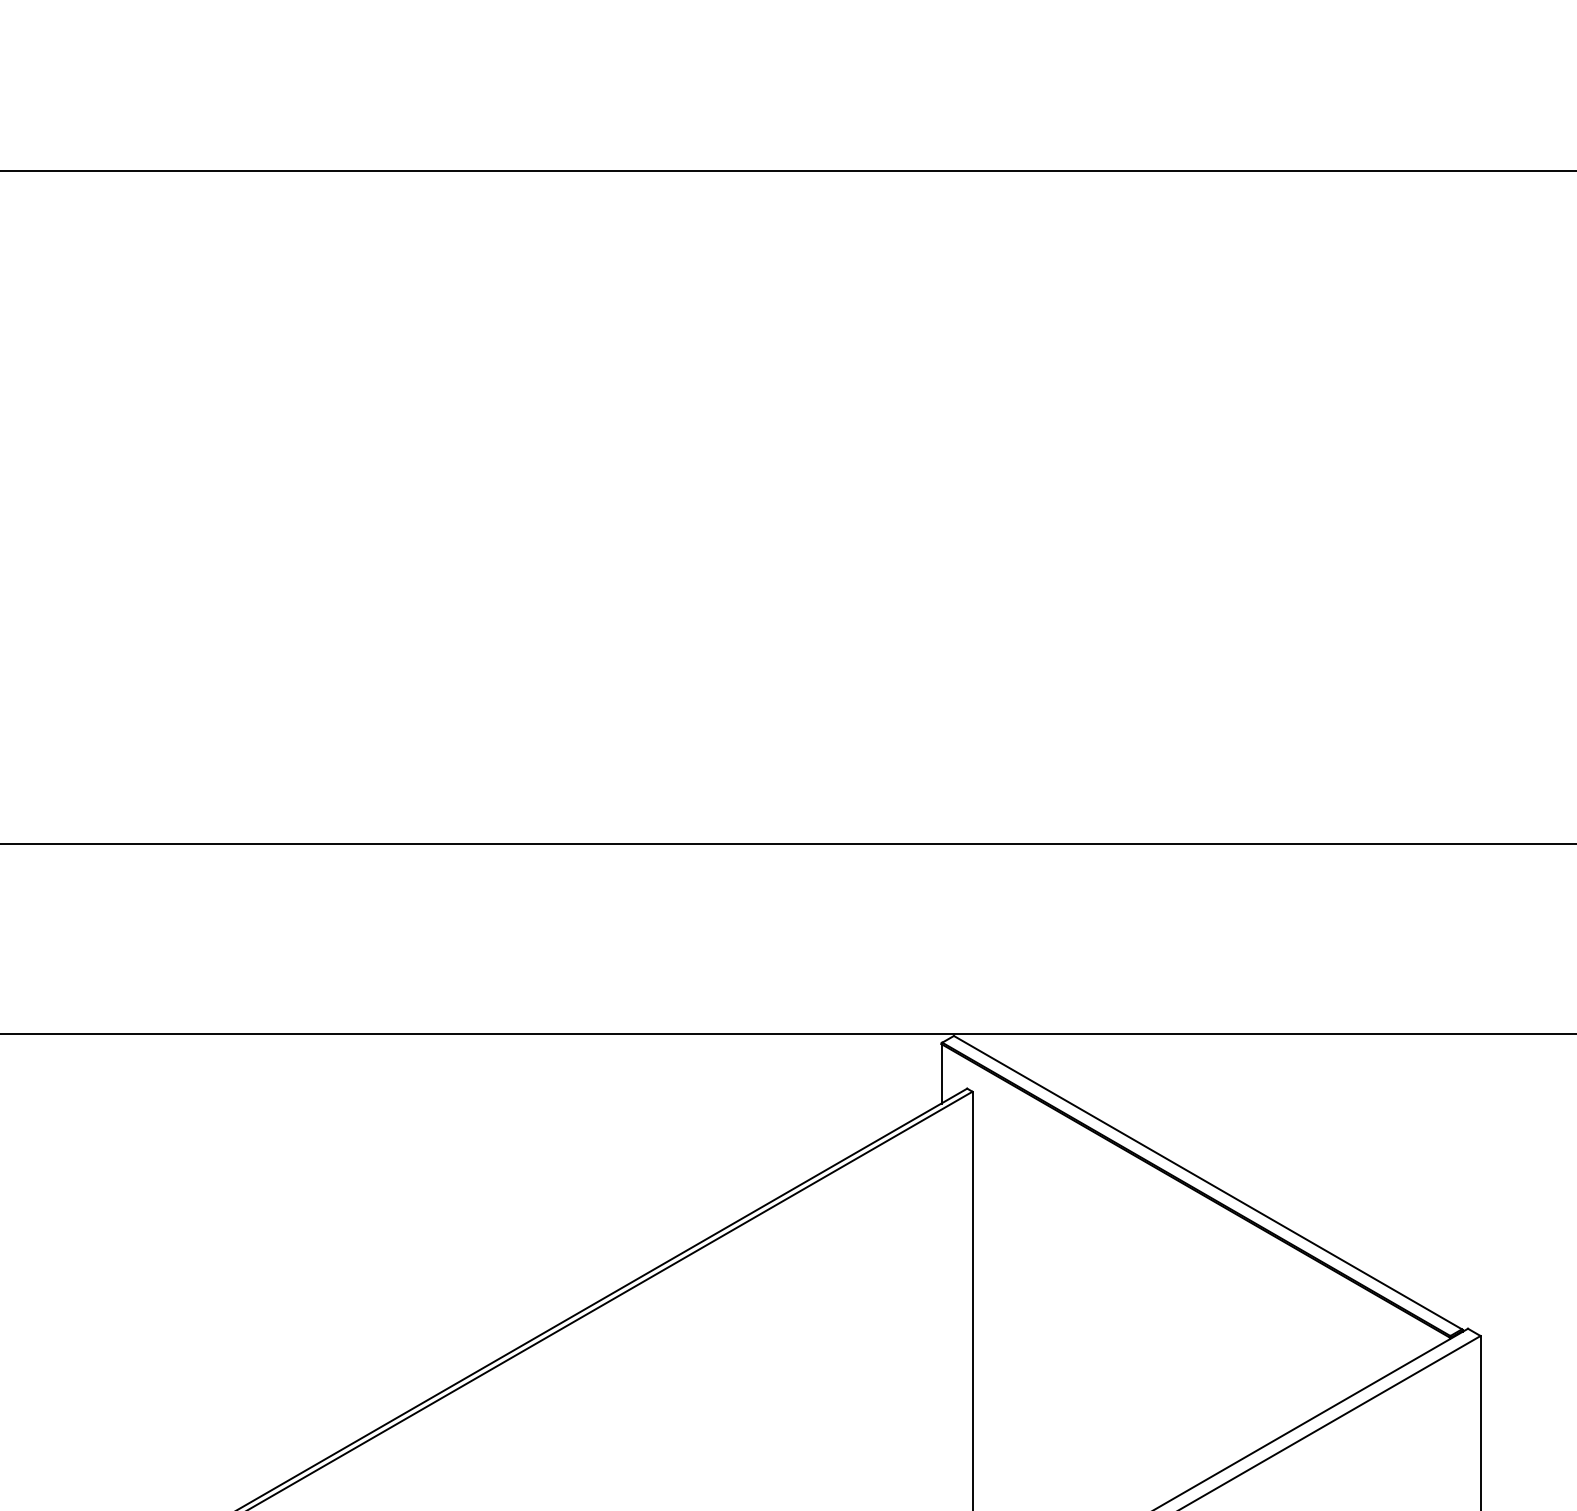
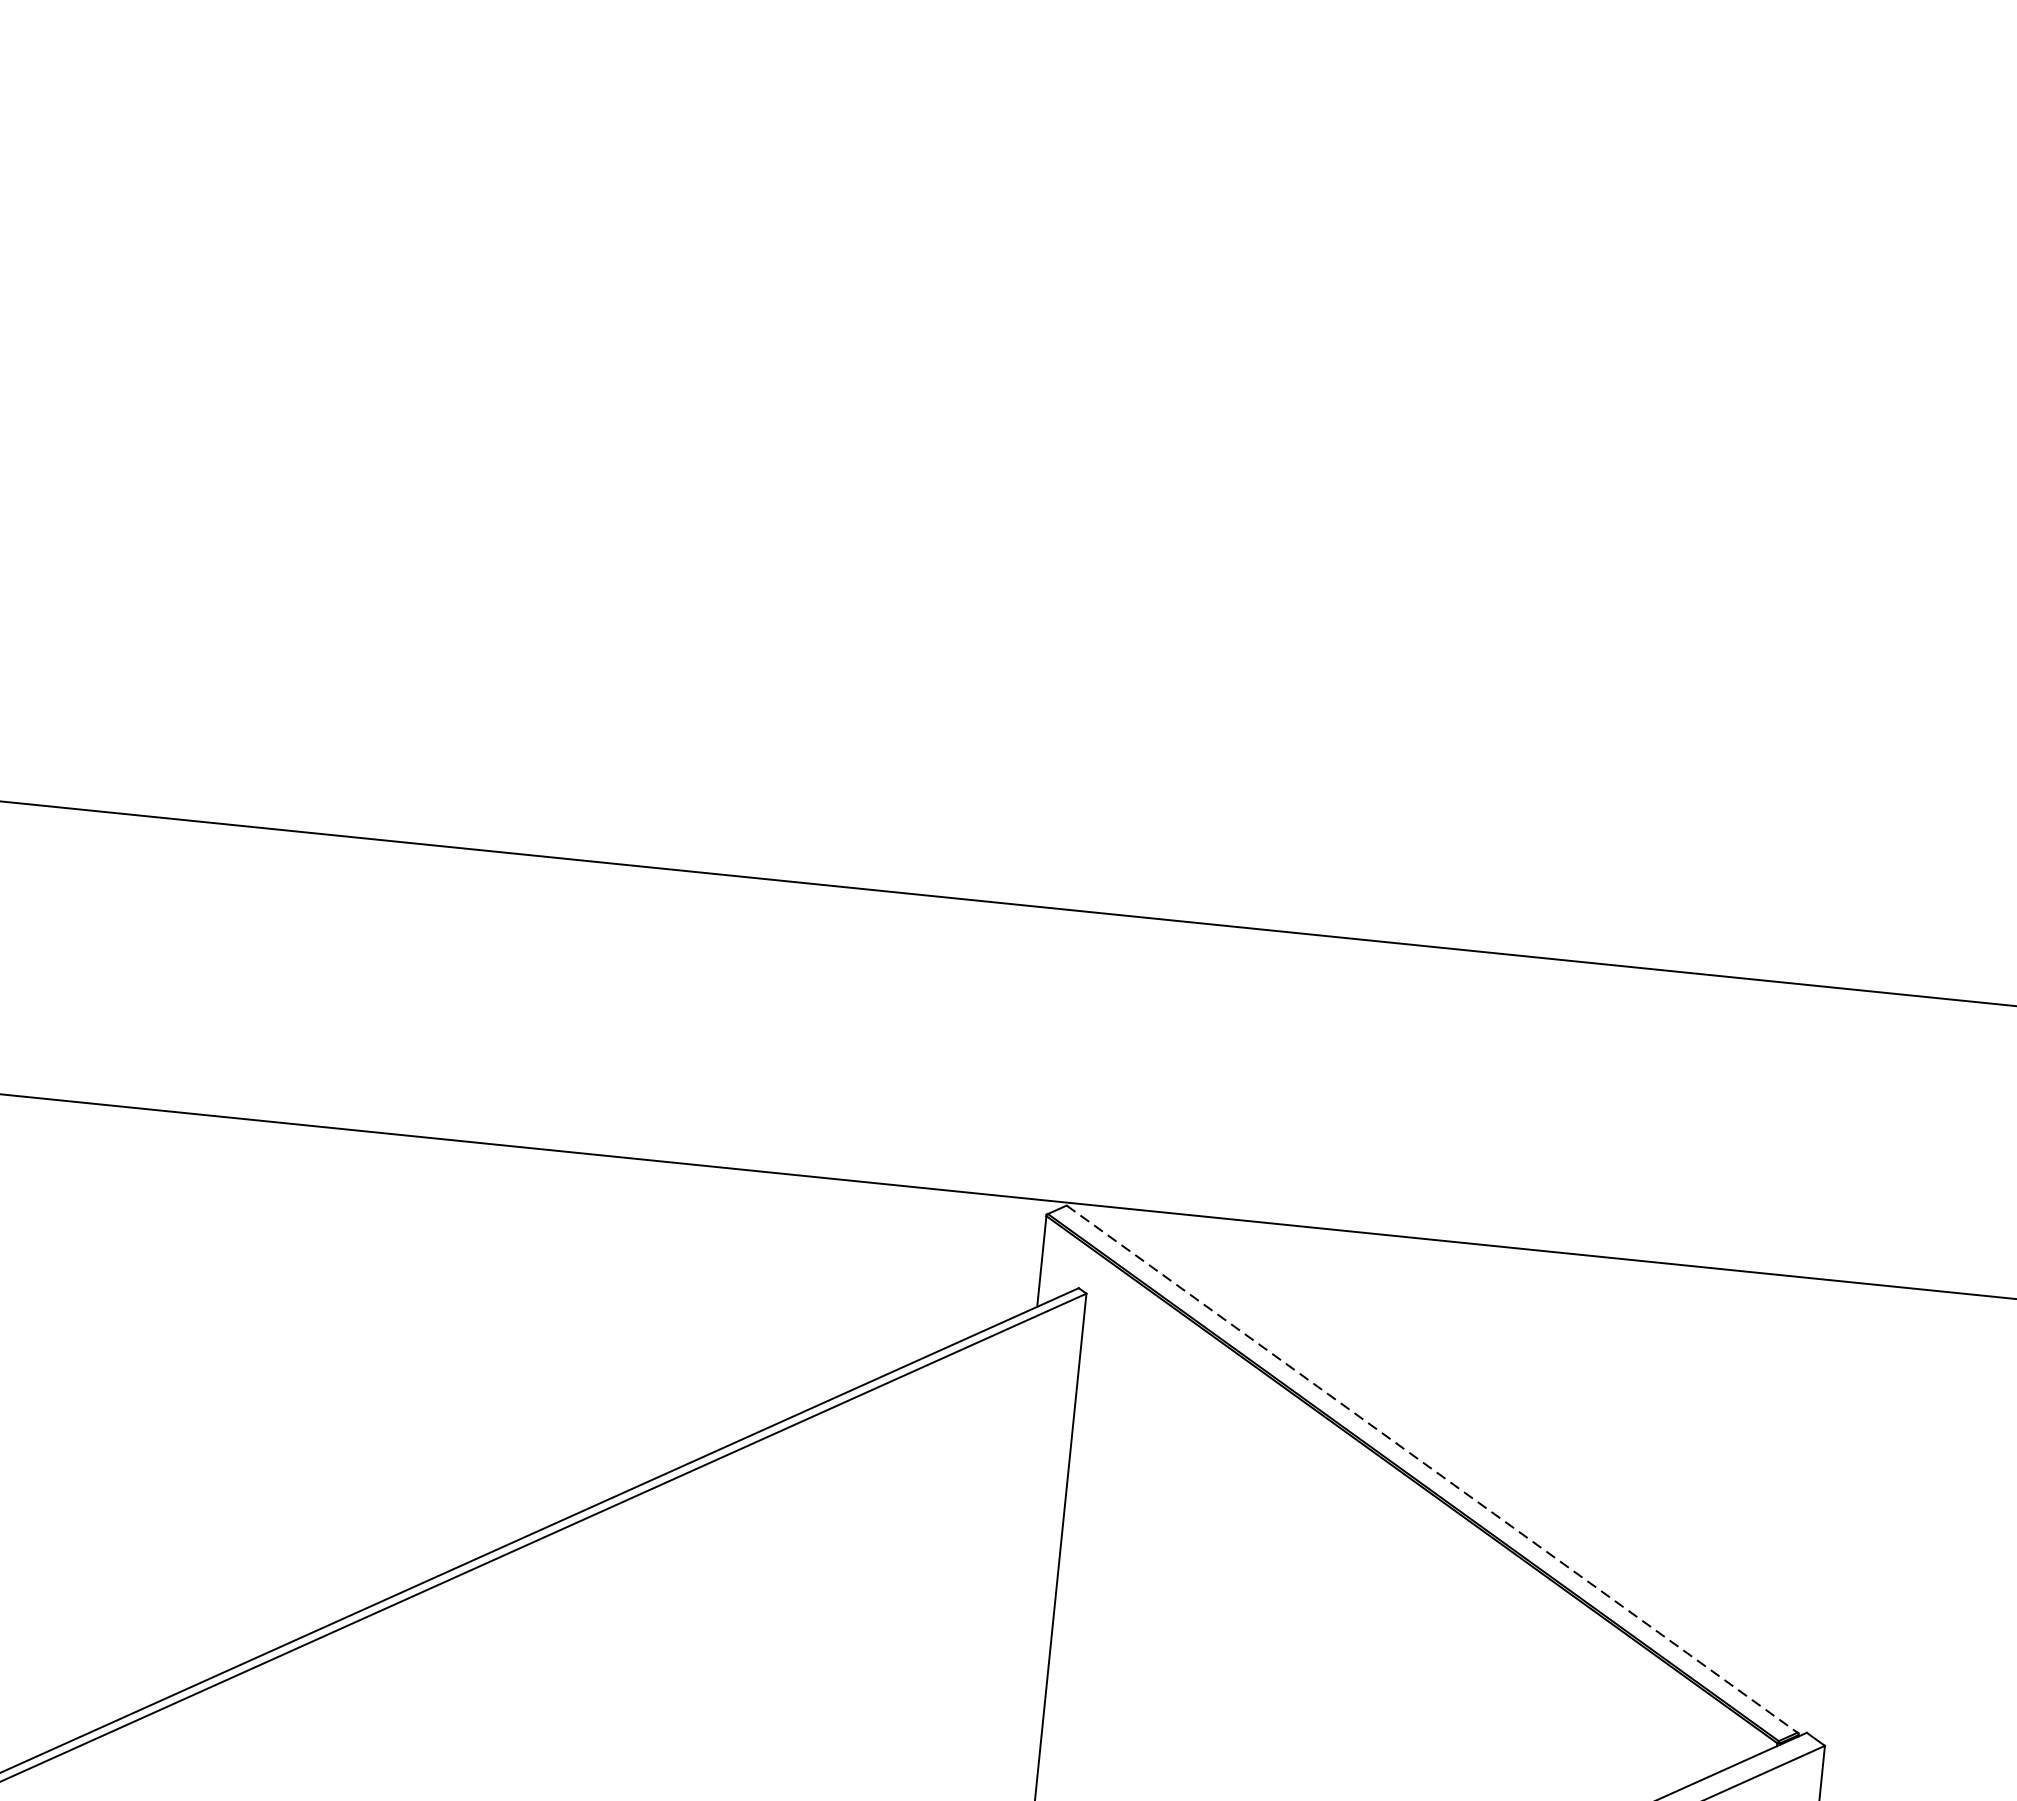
line: (1208, 1182) -> (1432, 1469), solid -> dashed

